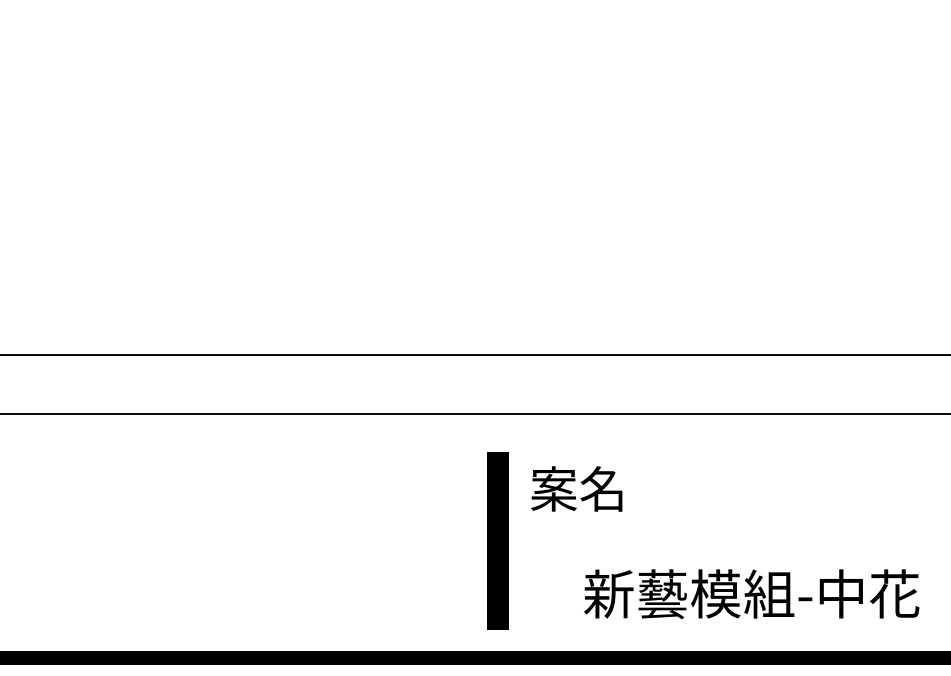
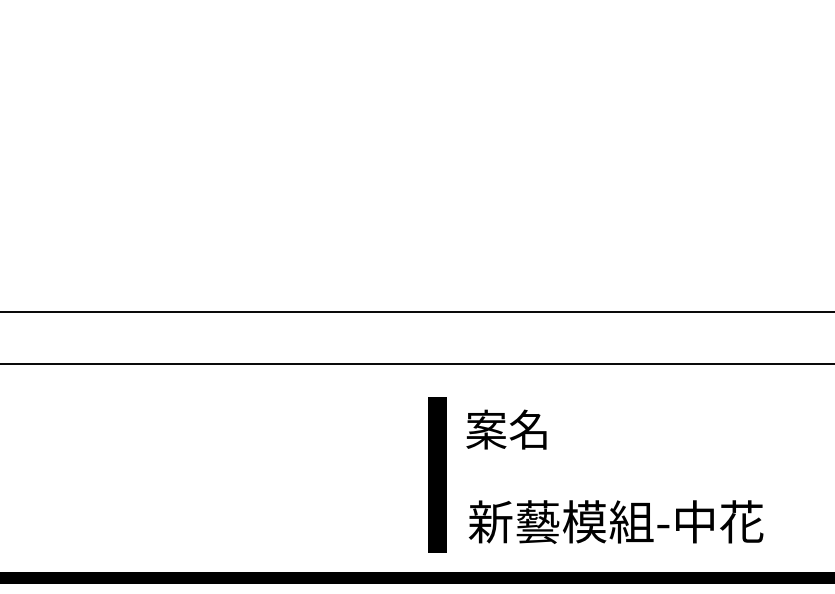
text: (752, 593) -> (616, 521), moved

